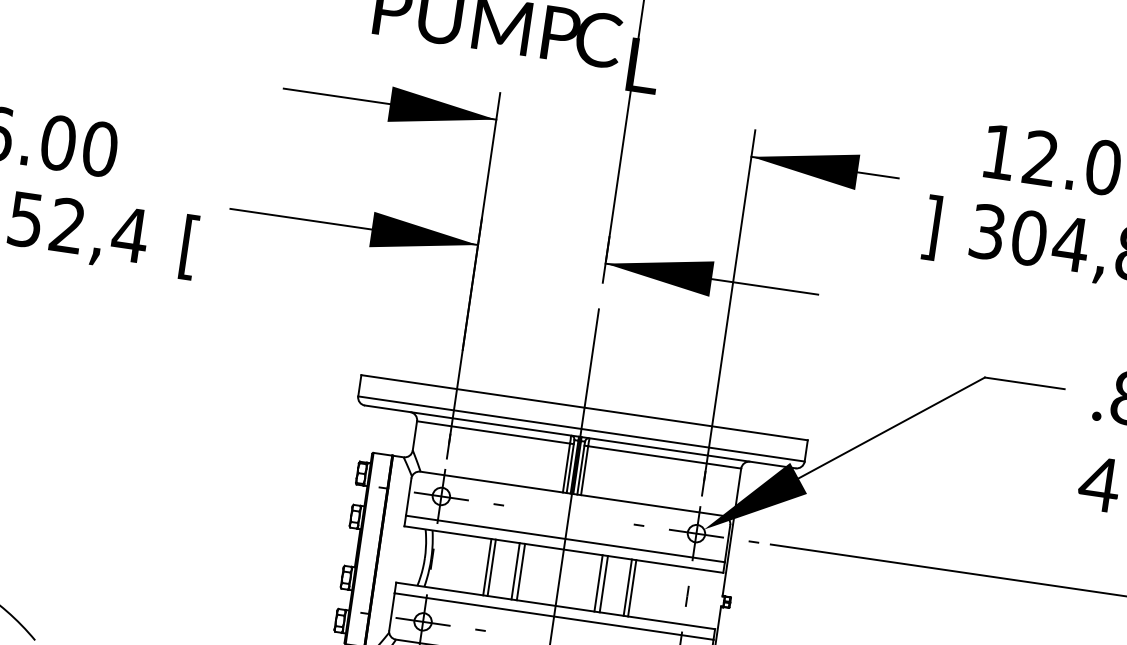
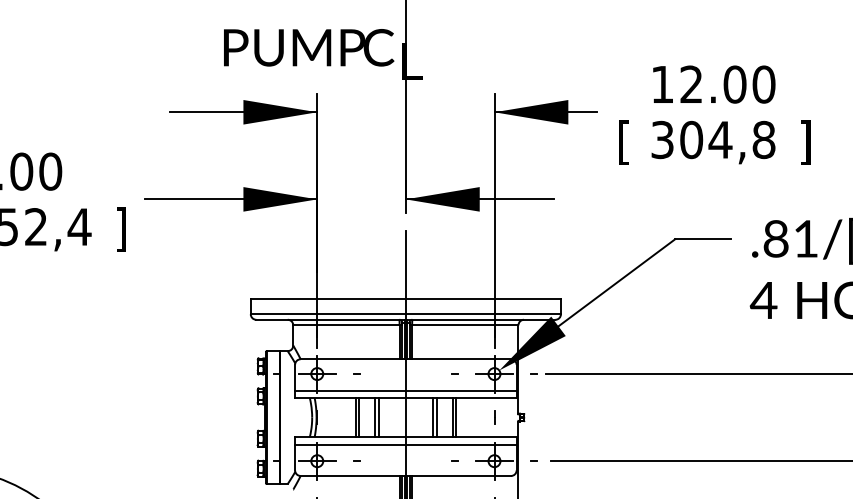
text: (930, 227) -> (623, 142), ] -> [
text: (188, 247) -> (120, 229), [ -> ]

